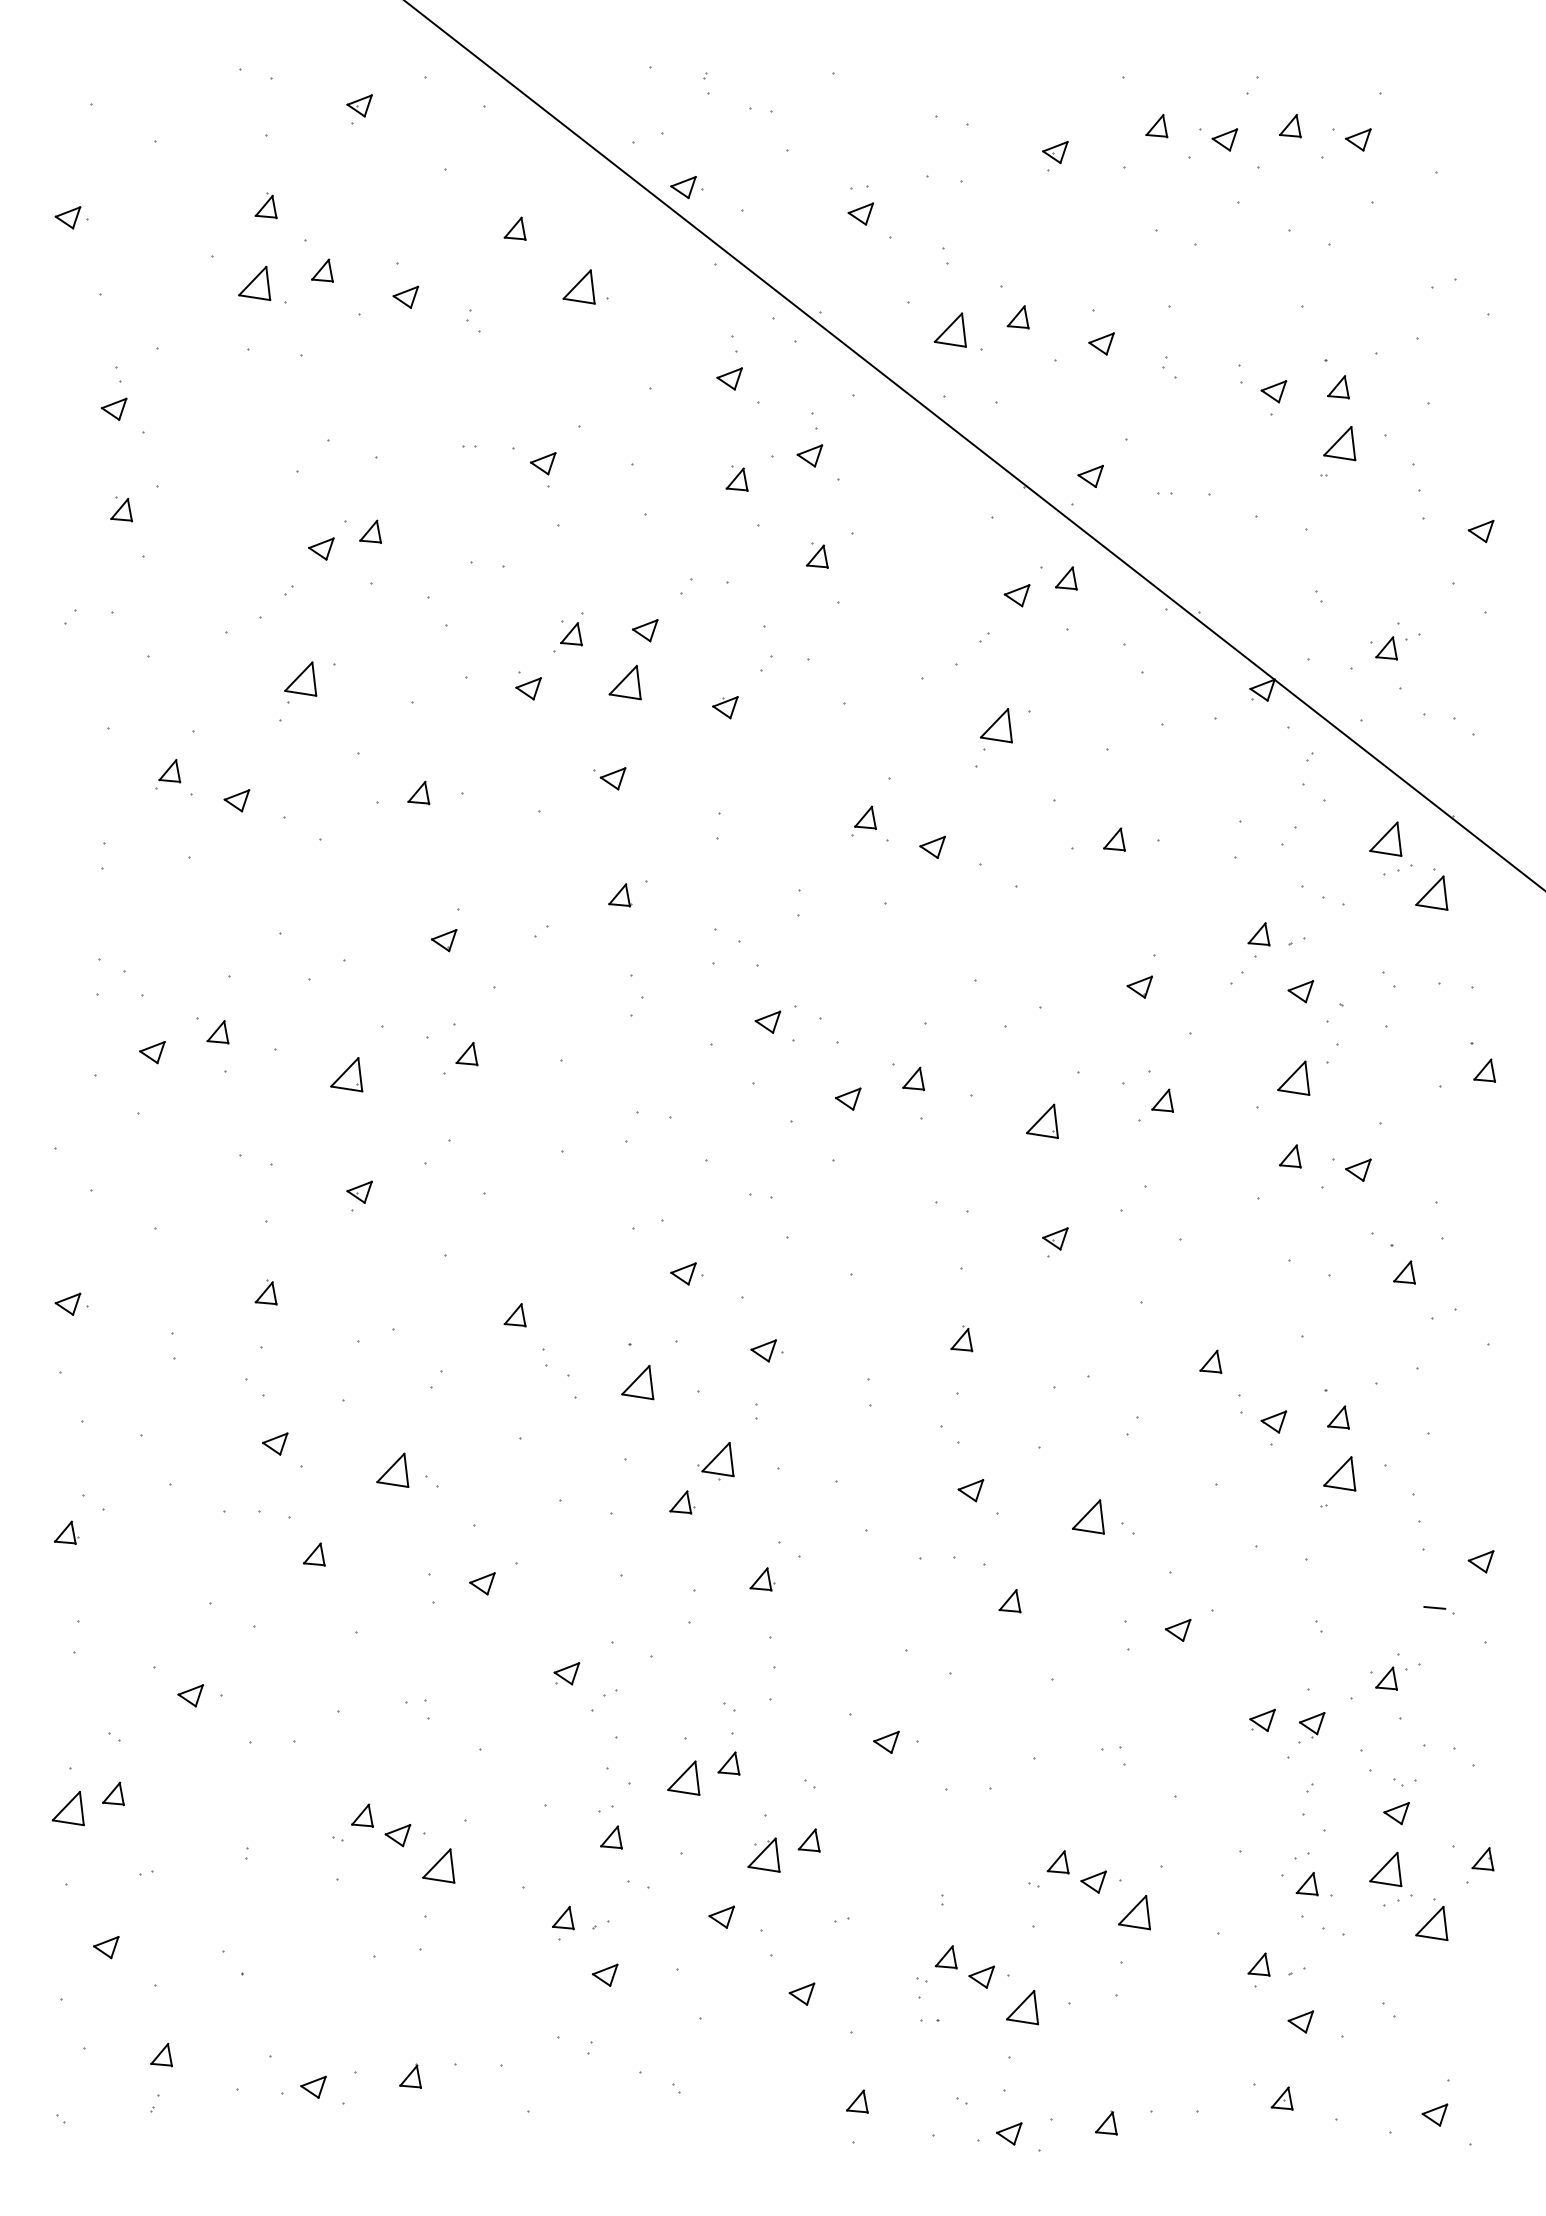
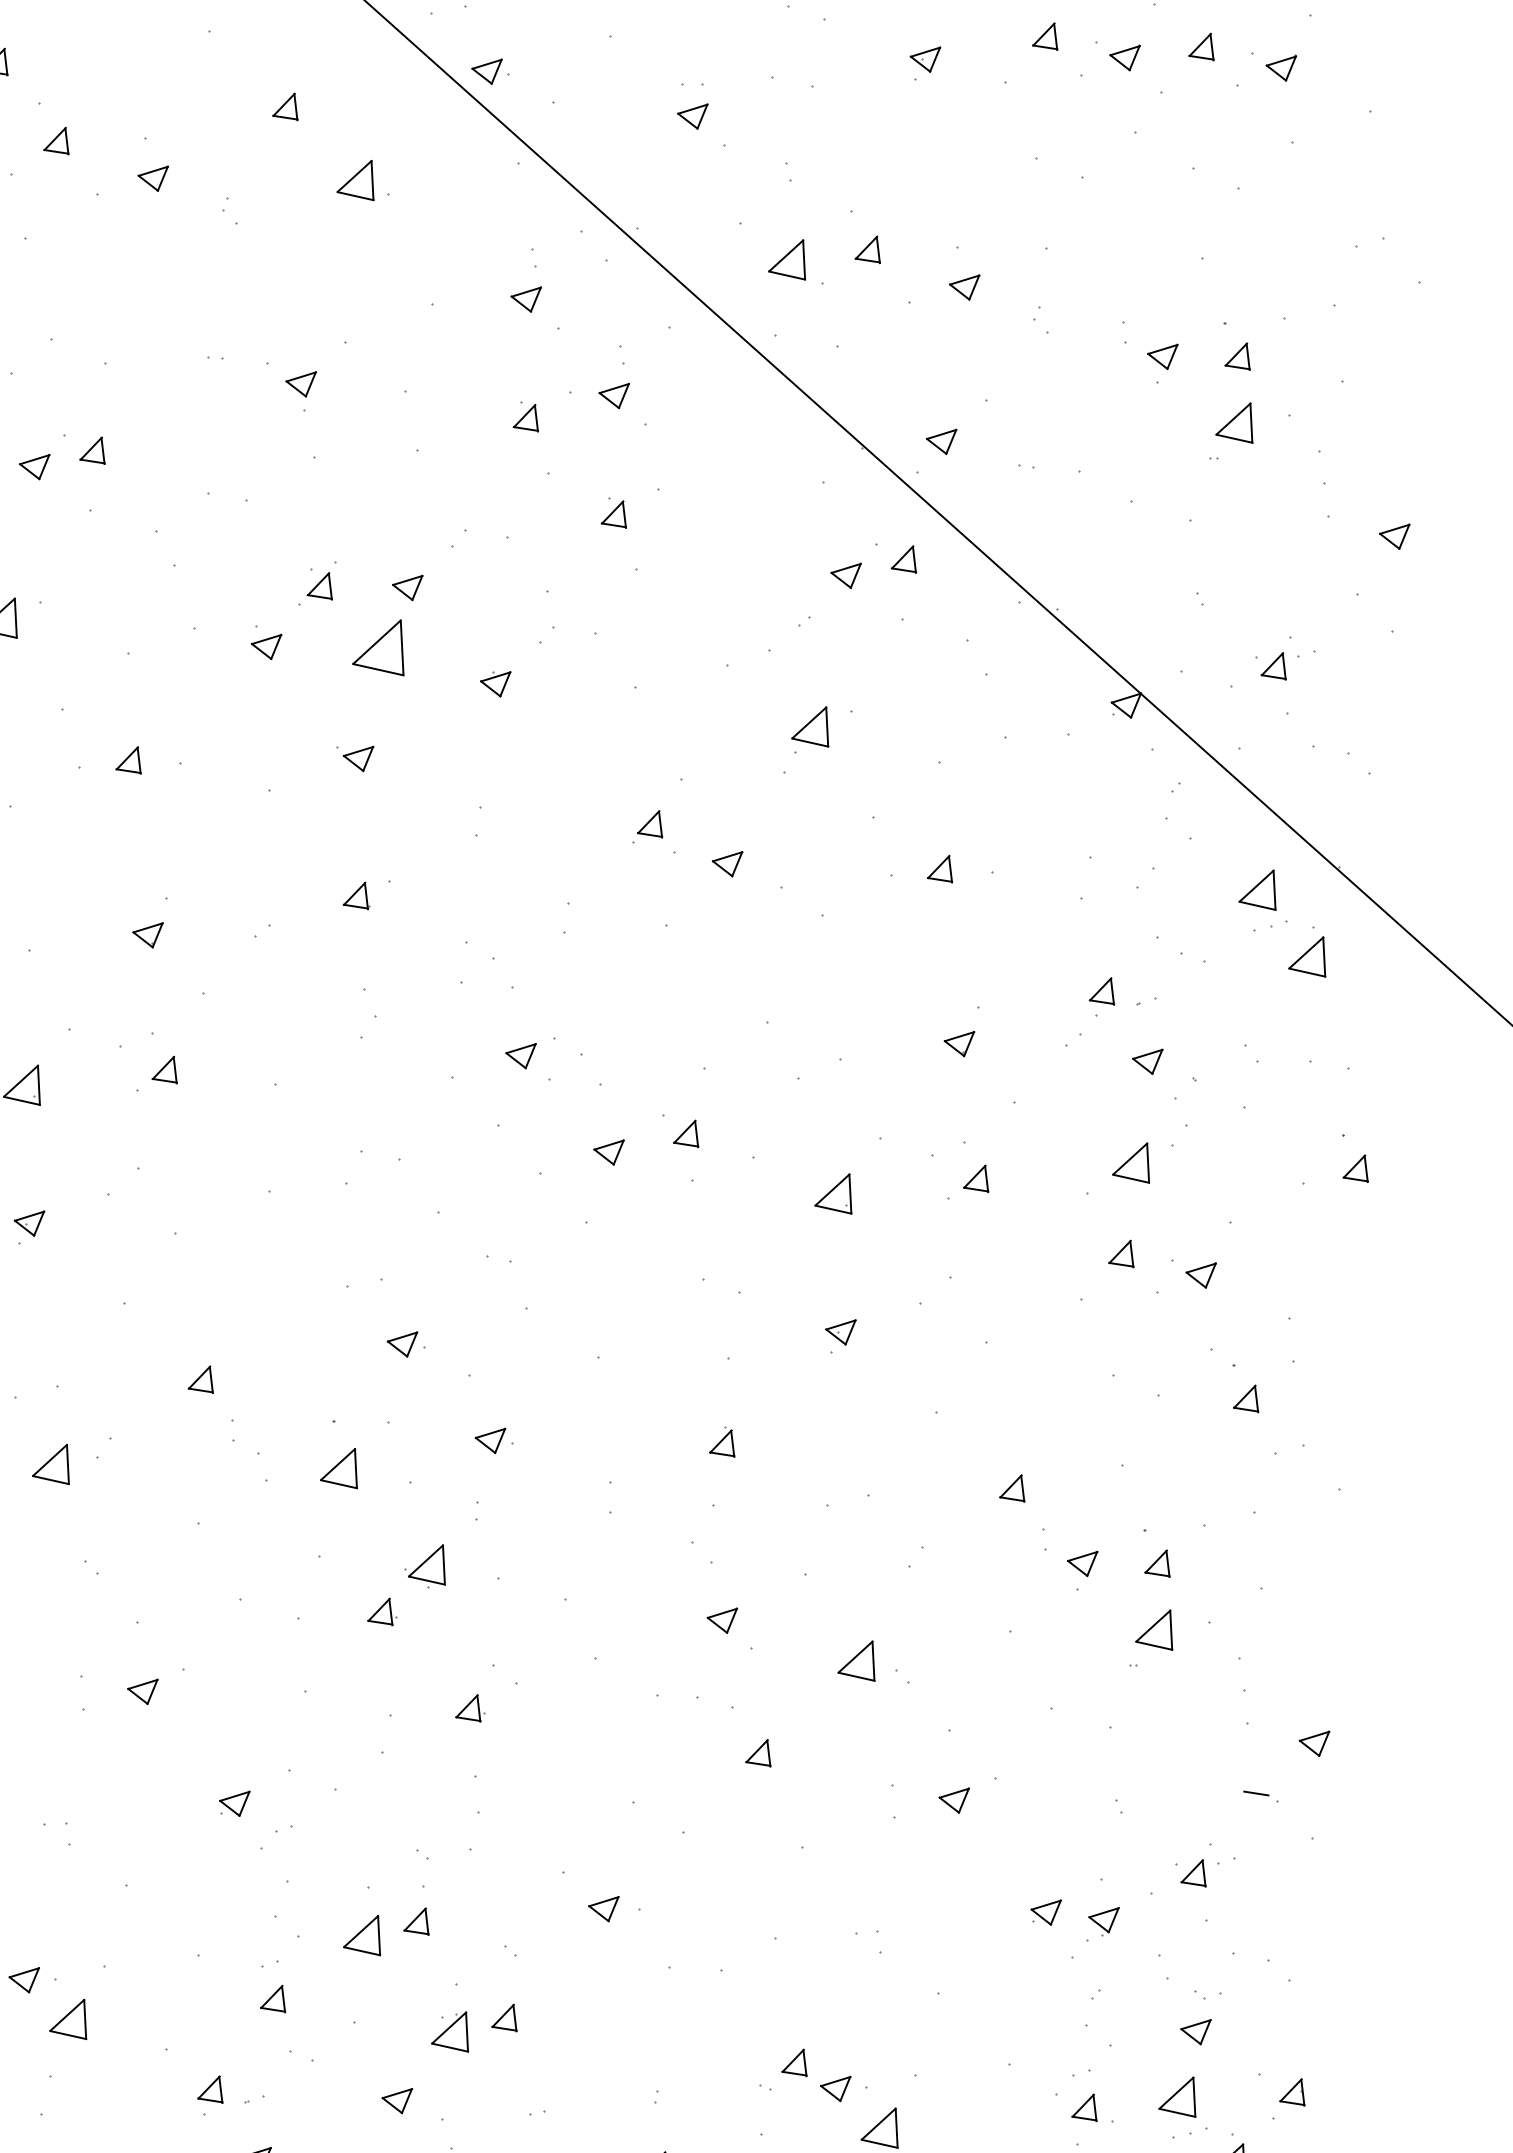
part: (624, 682) -> (378, 646), size x1.4
part: (392, 1469) -> (51, 1462), moved

